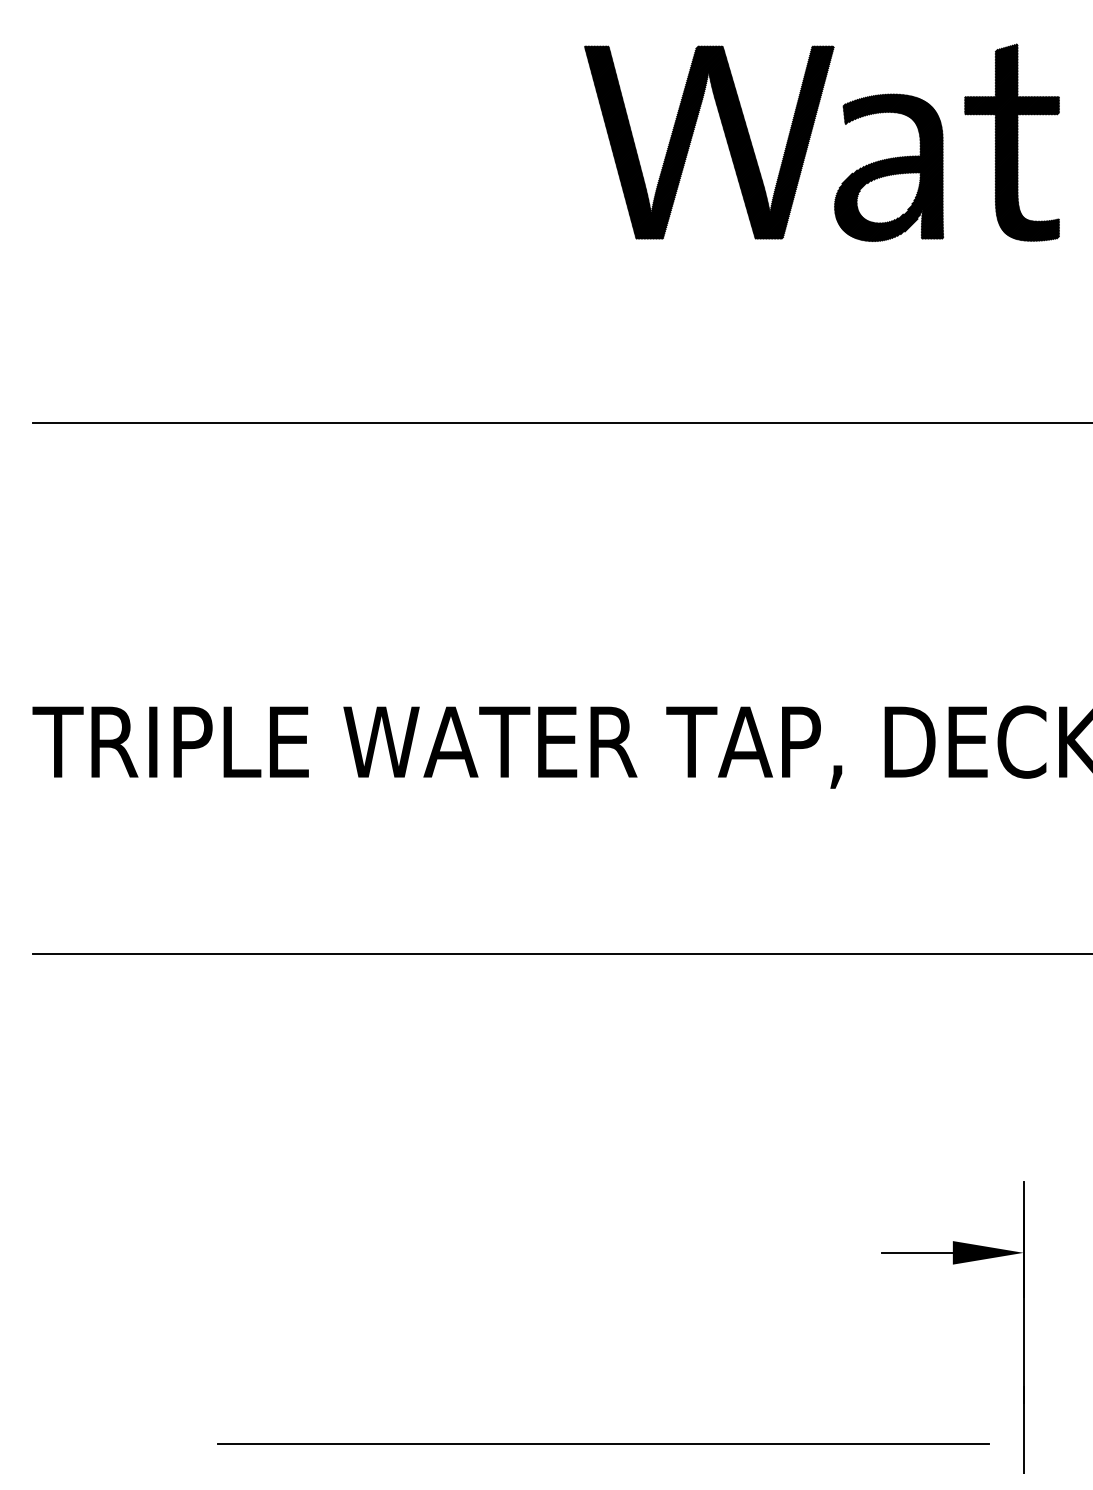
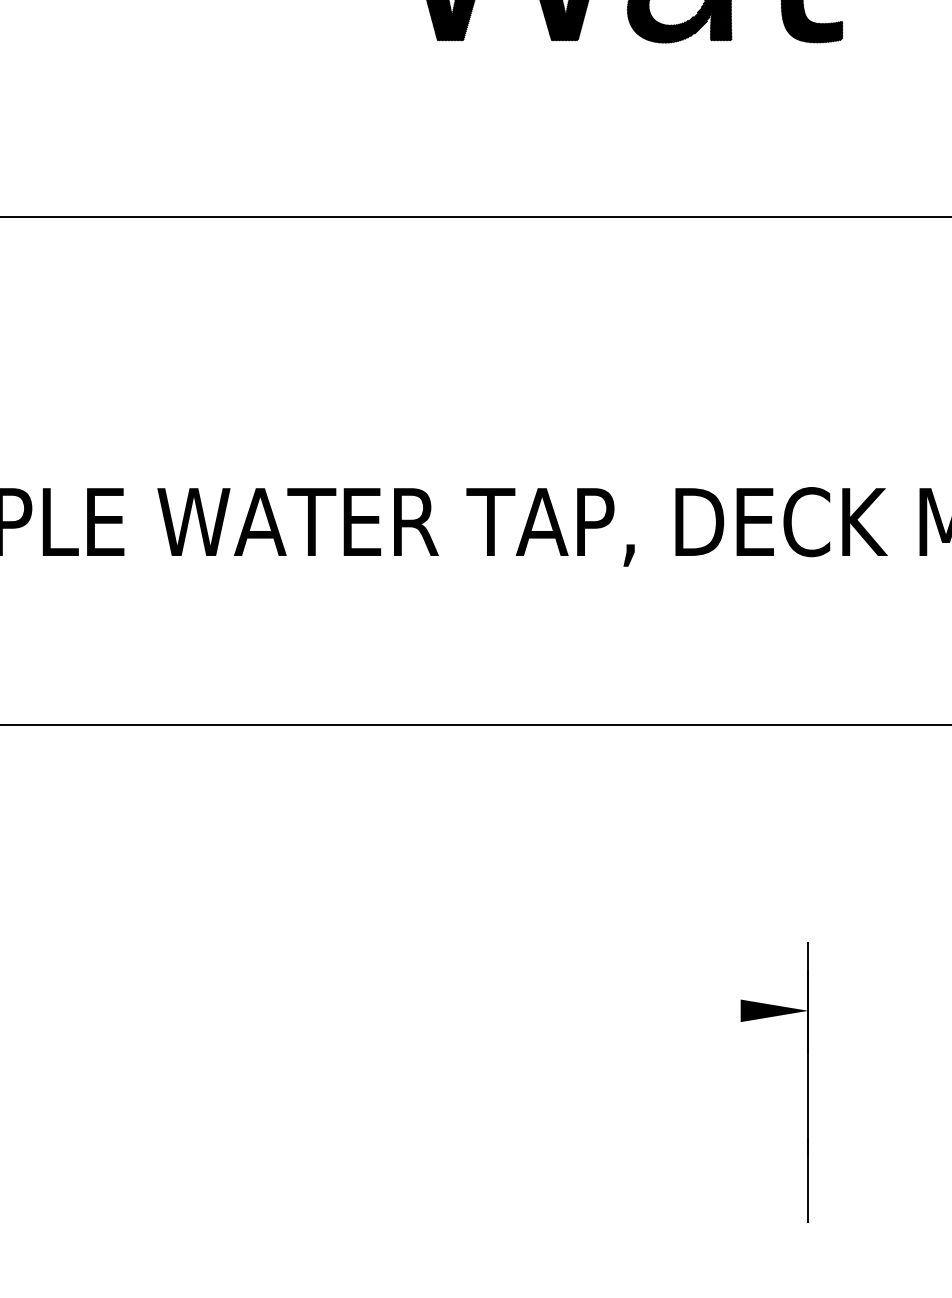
line: (917, 1252) -> (706, 1010), removed
line: (603, 1444) -> (406, 1194), removed

